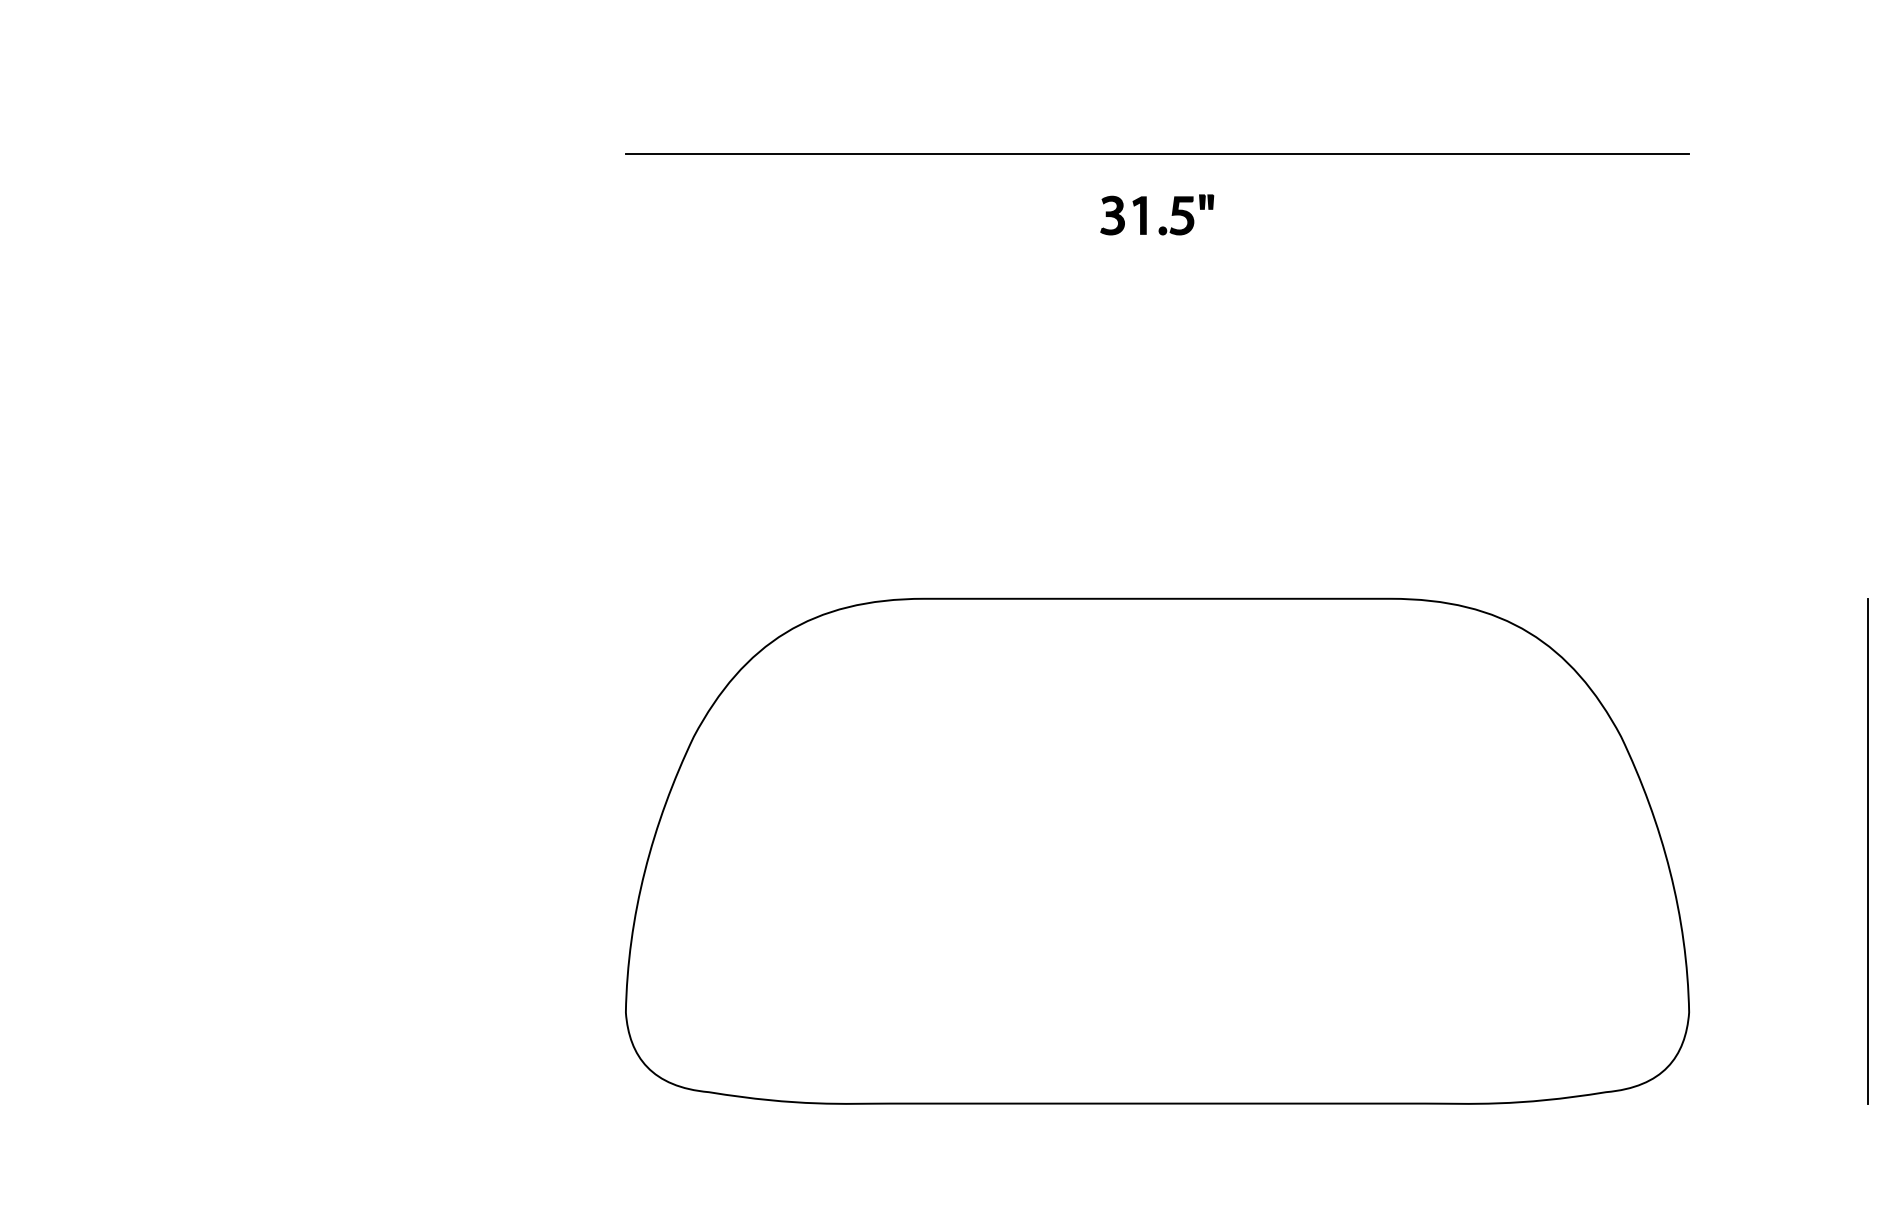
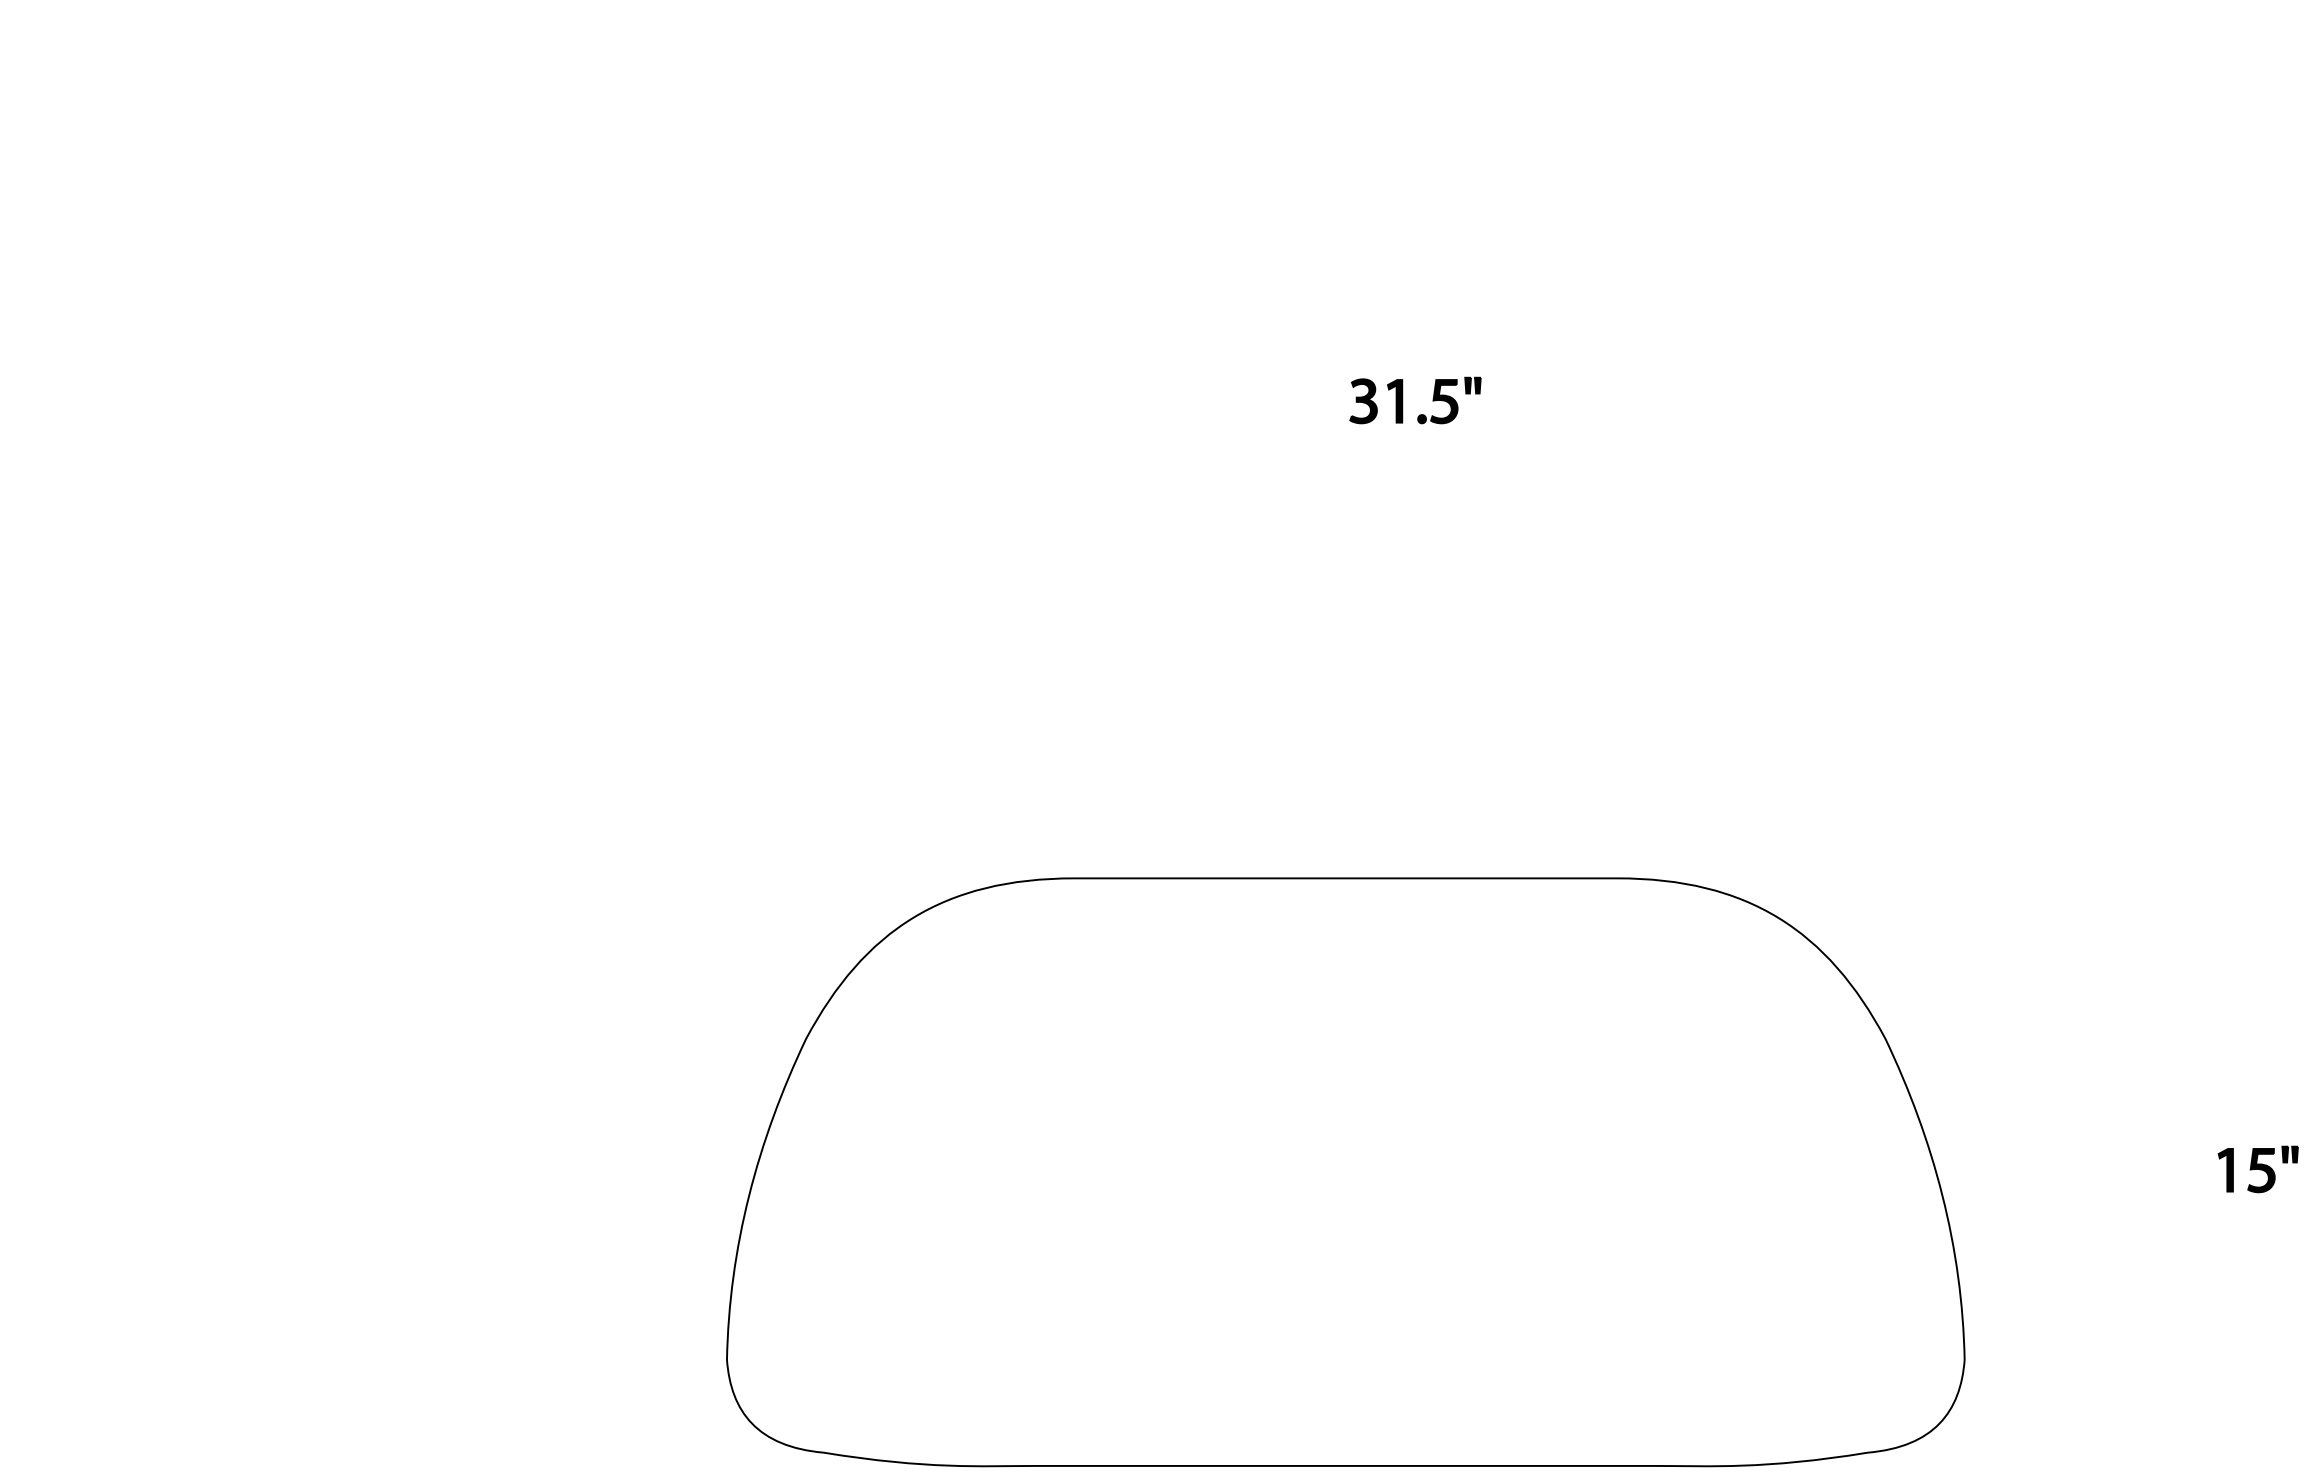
line: (1157, 153) -> (1345, 360), removed
part: (1146, 214) -> (1403, 400), moved
line: (1868, 851) -> (2173, 1172), removed

